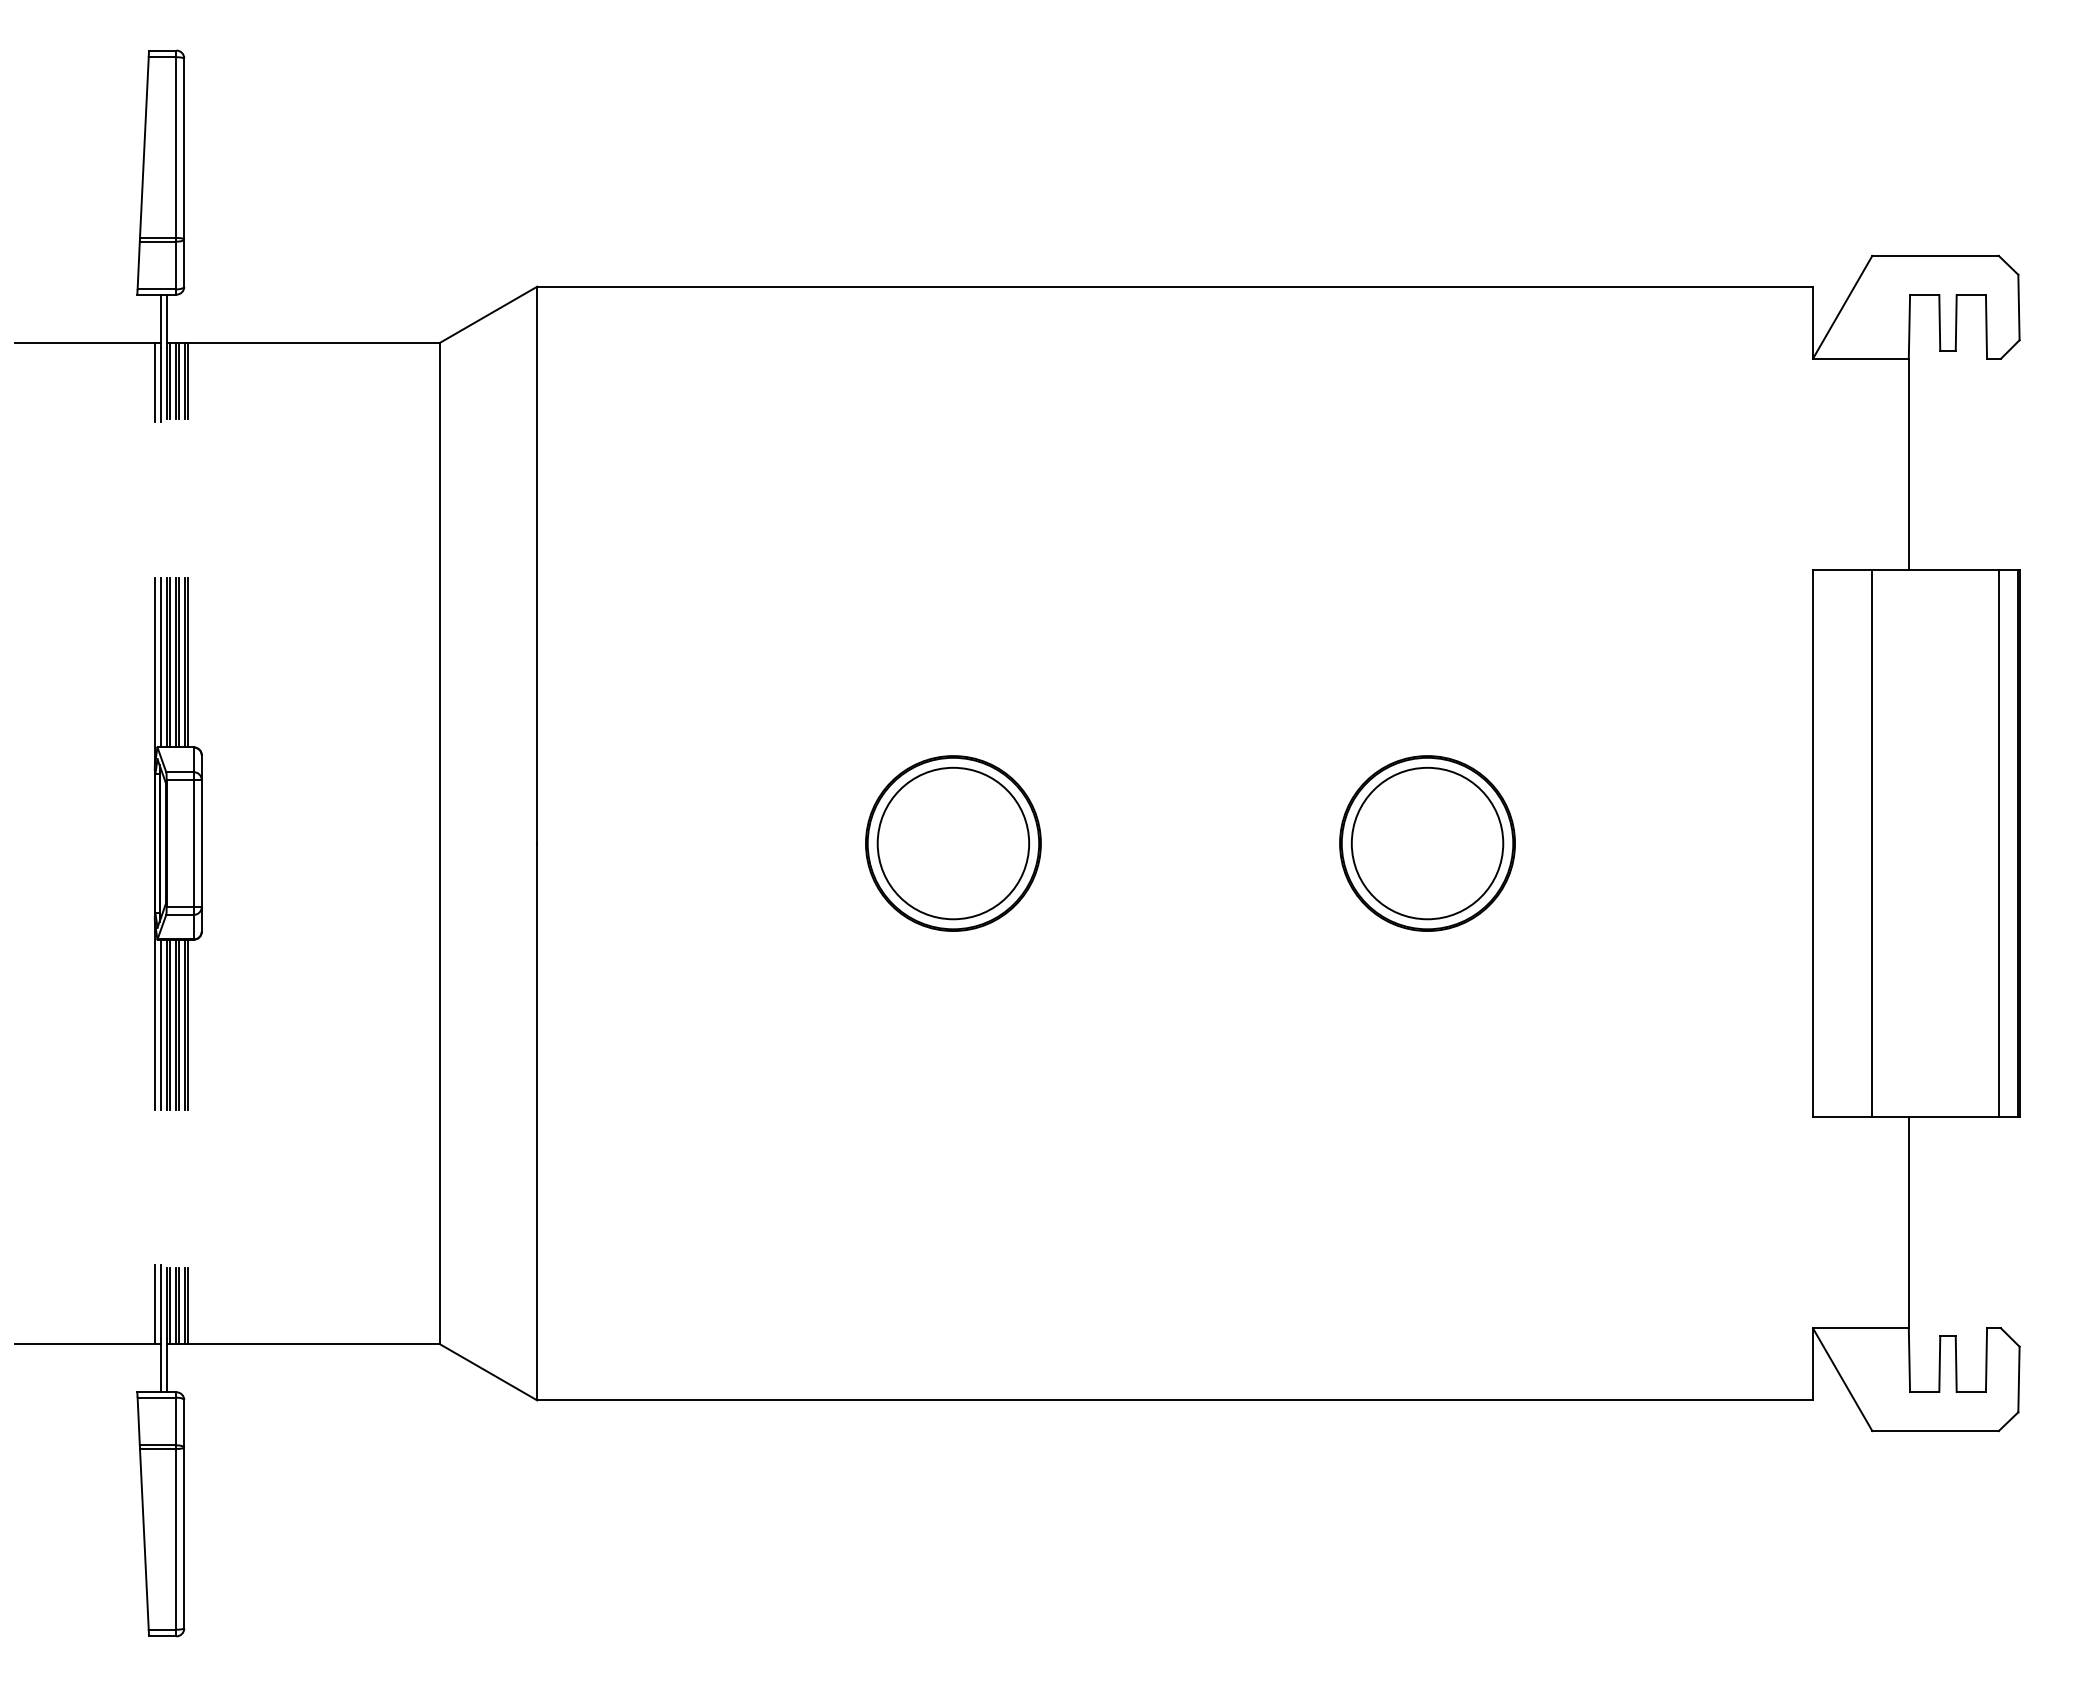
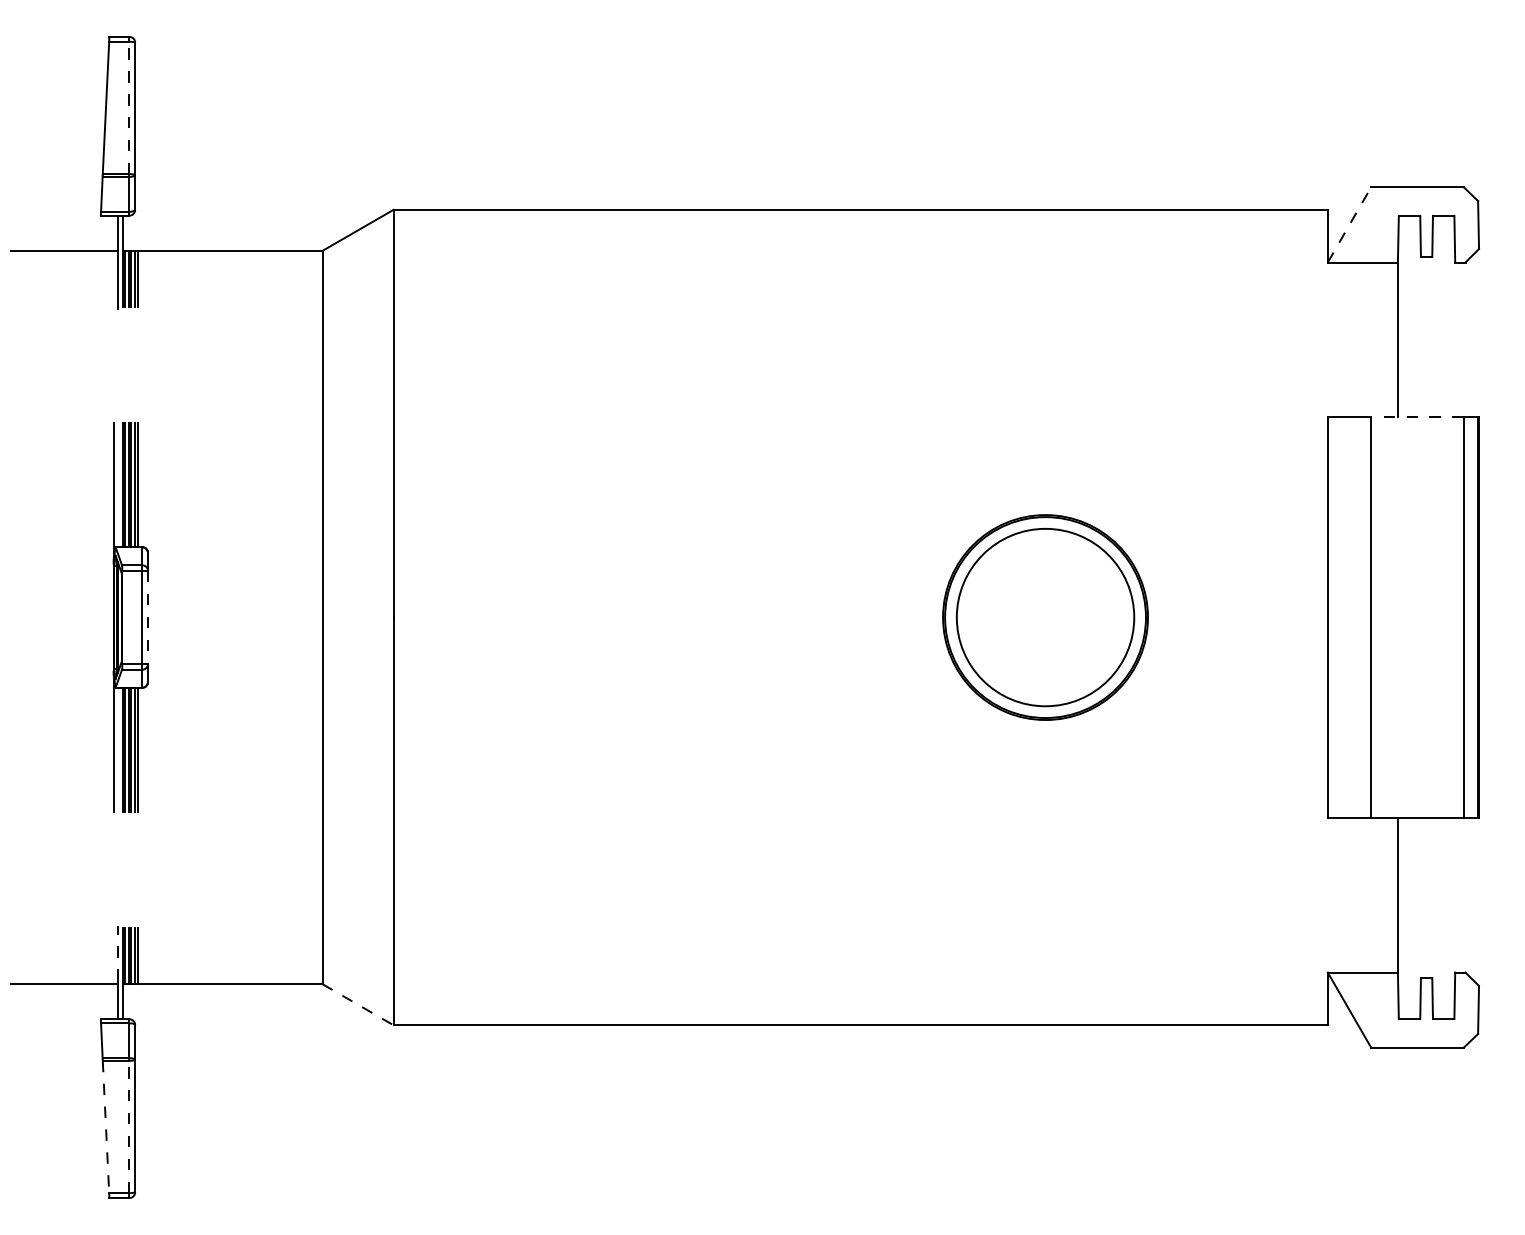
line: (176, 147) -> (129, 107), solid -> dashed
line: (1842, 306) -> (1349, 224), solid -> dashed
line: (155, 381) -> (114, 279), removed
line: (1935, 569) -> (1417, 416), solid -> dashed
line: (161, 662) -> (118, 484), removed
line: (201, 843) -> (147, 617), solid -> dashed
part: (953, 843) -> (698, 617), removed
part: (1427, 843) -> (1045, 617), size x1.6
line: (161, 1024) -> (118, 750), removed
line: (161, 1301) -> (118, 952), solid -> dashed
line: (155, 1304) -> (114, 955), removed
line: (489, 1372) -> (358, 1004), solid -> dashed
line: (176, 1538) -> (129, 1126), solid -> dashed
line: (144, 1539) -> (106, 1127), solid -> dashed

